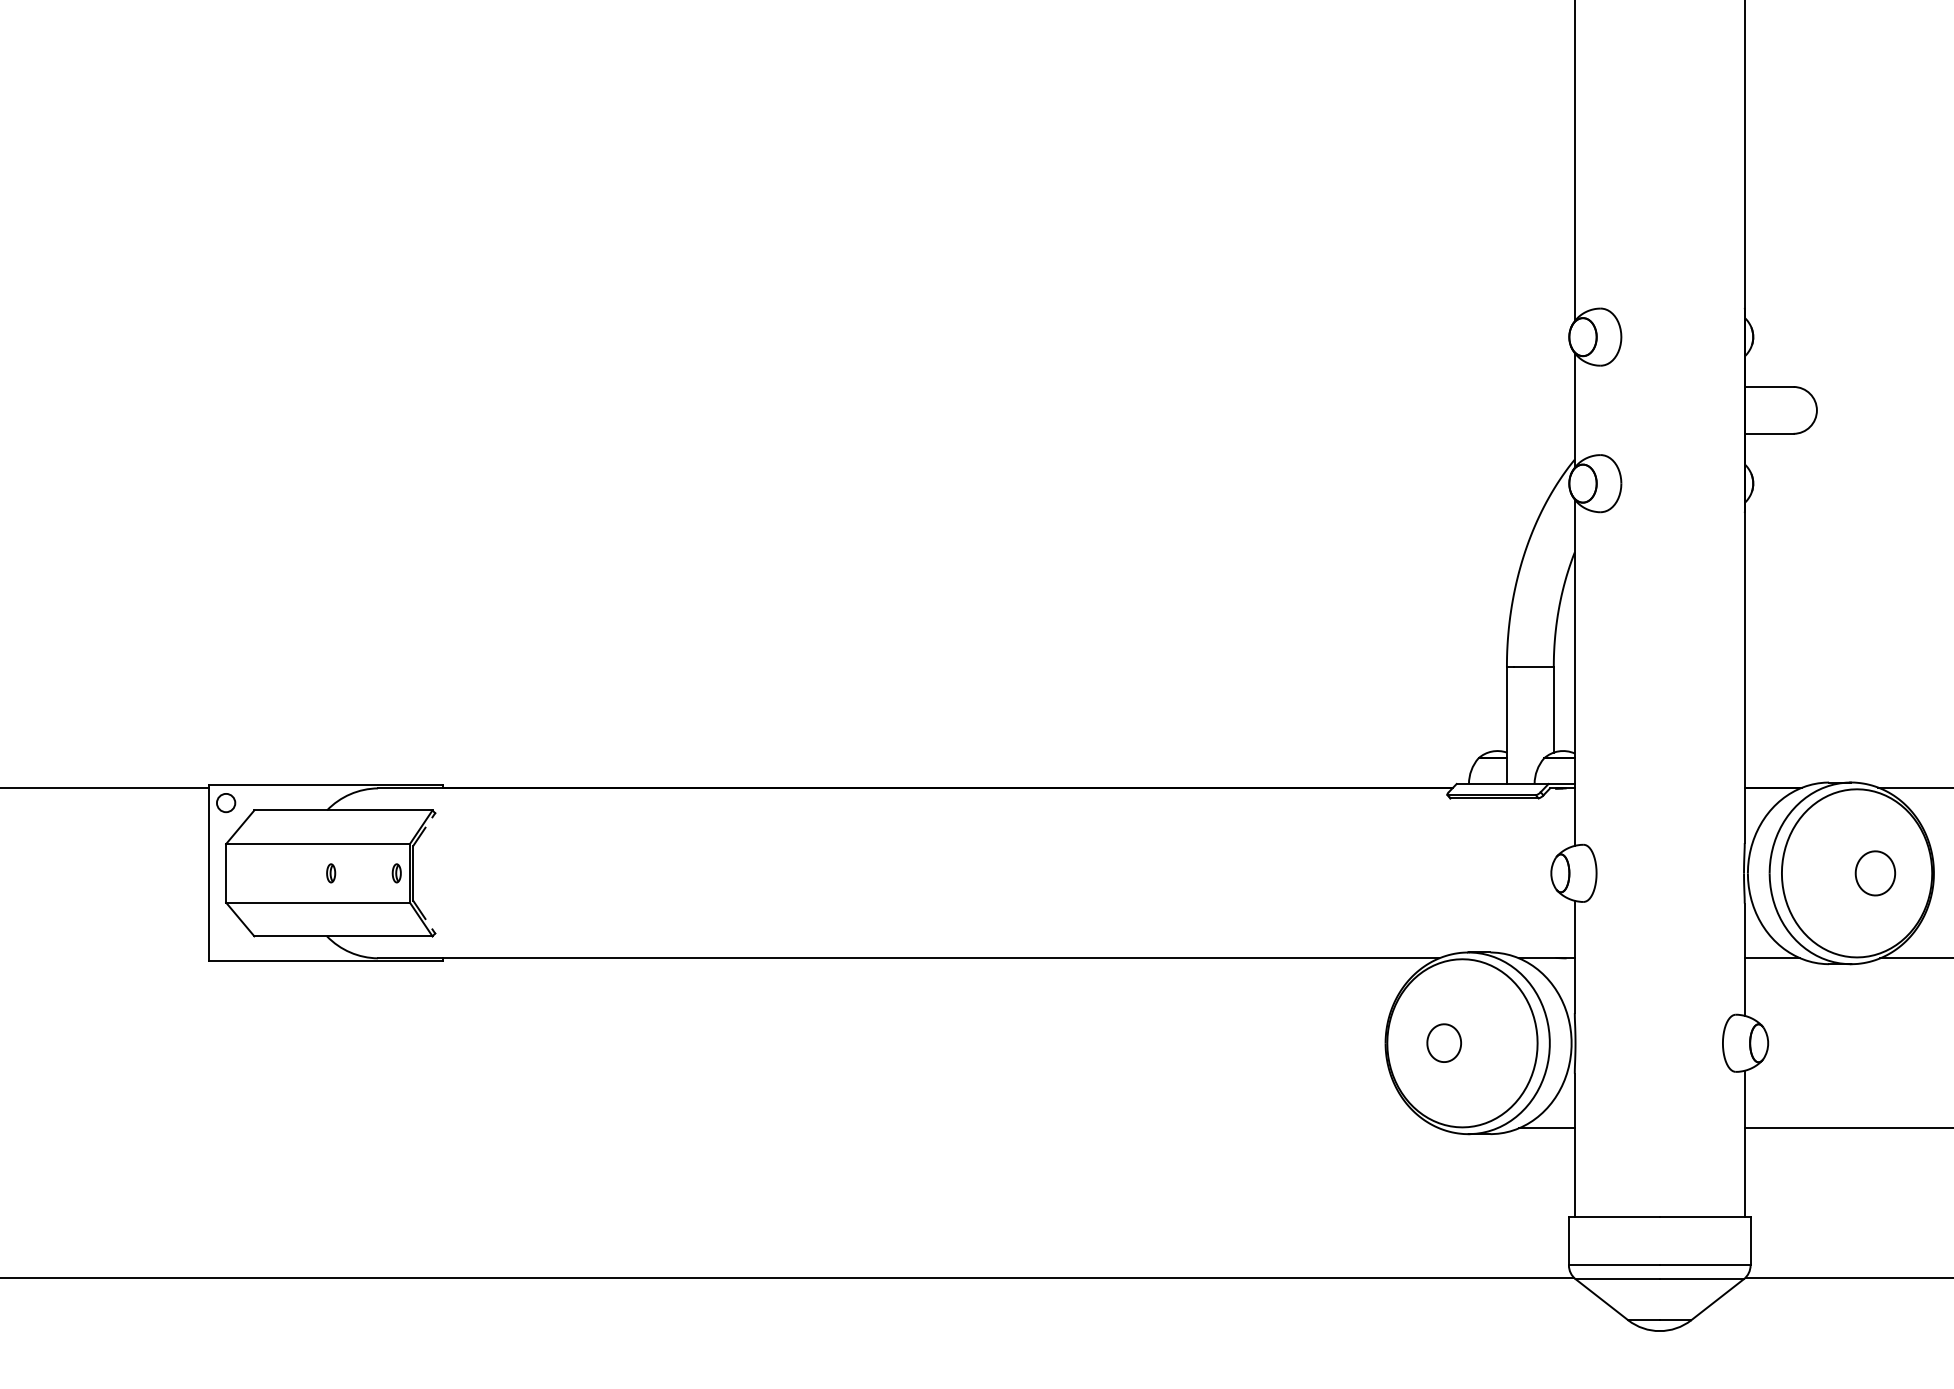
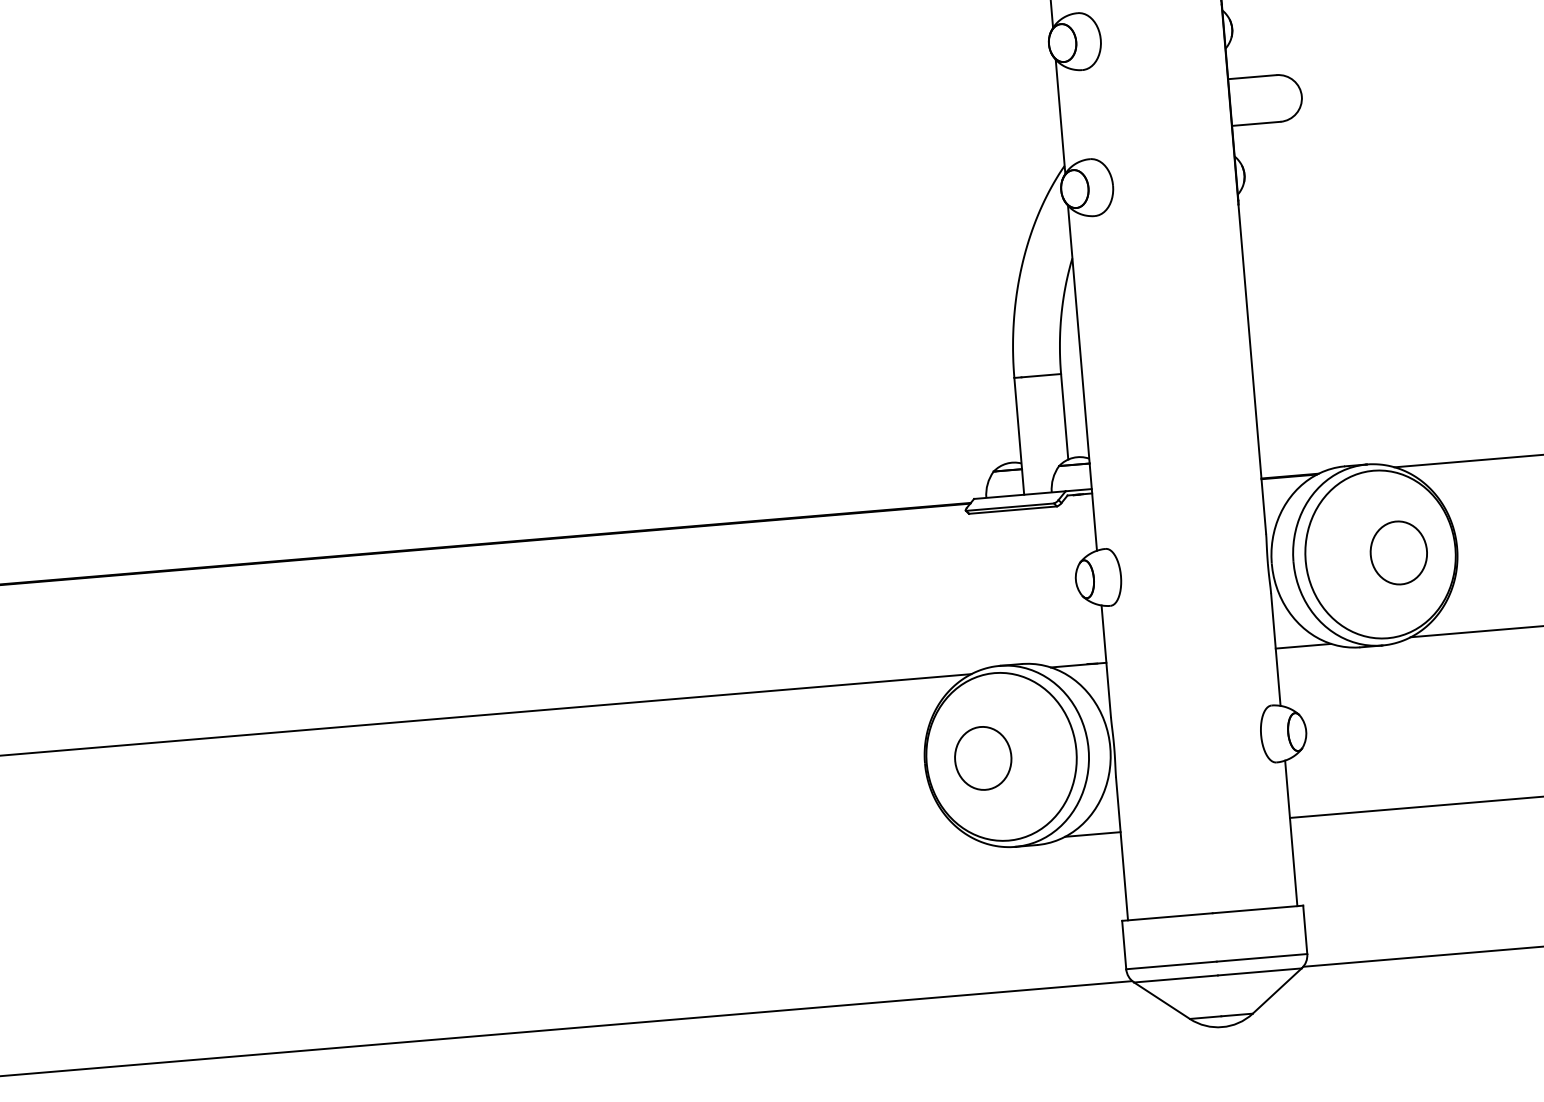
part: (1875, 873) -> (1398, 553), size x1.43
part: (1444, 1042) -> (983, 757), size x1.67

